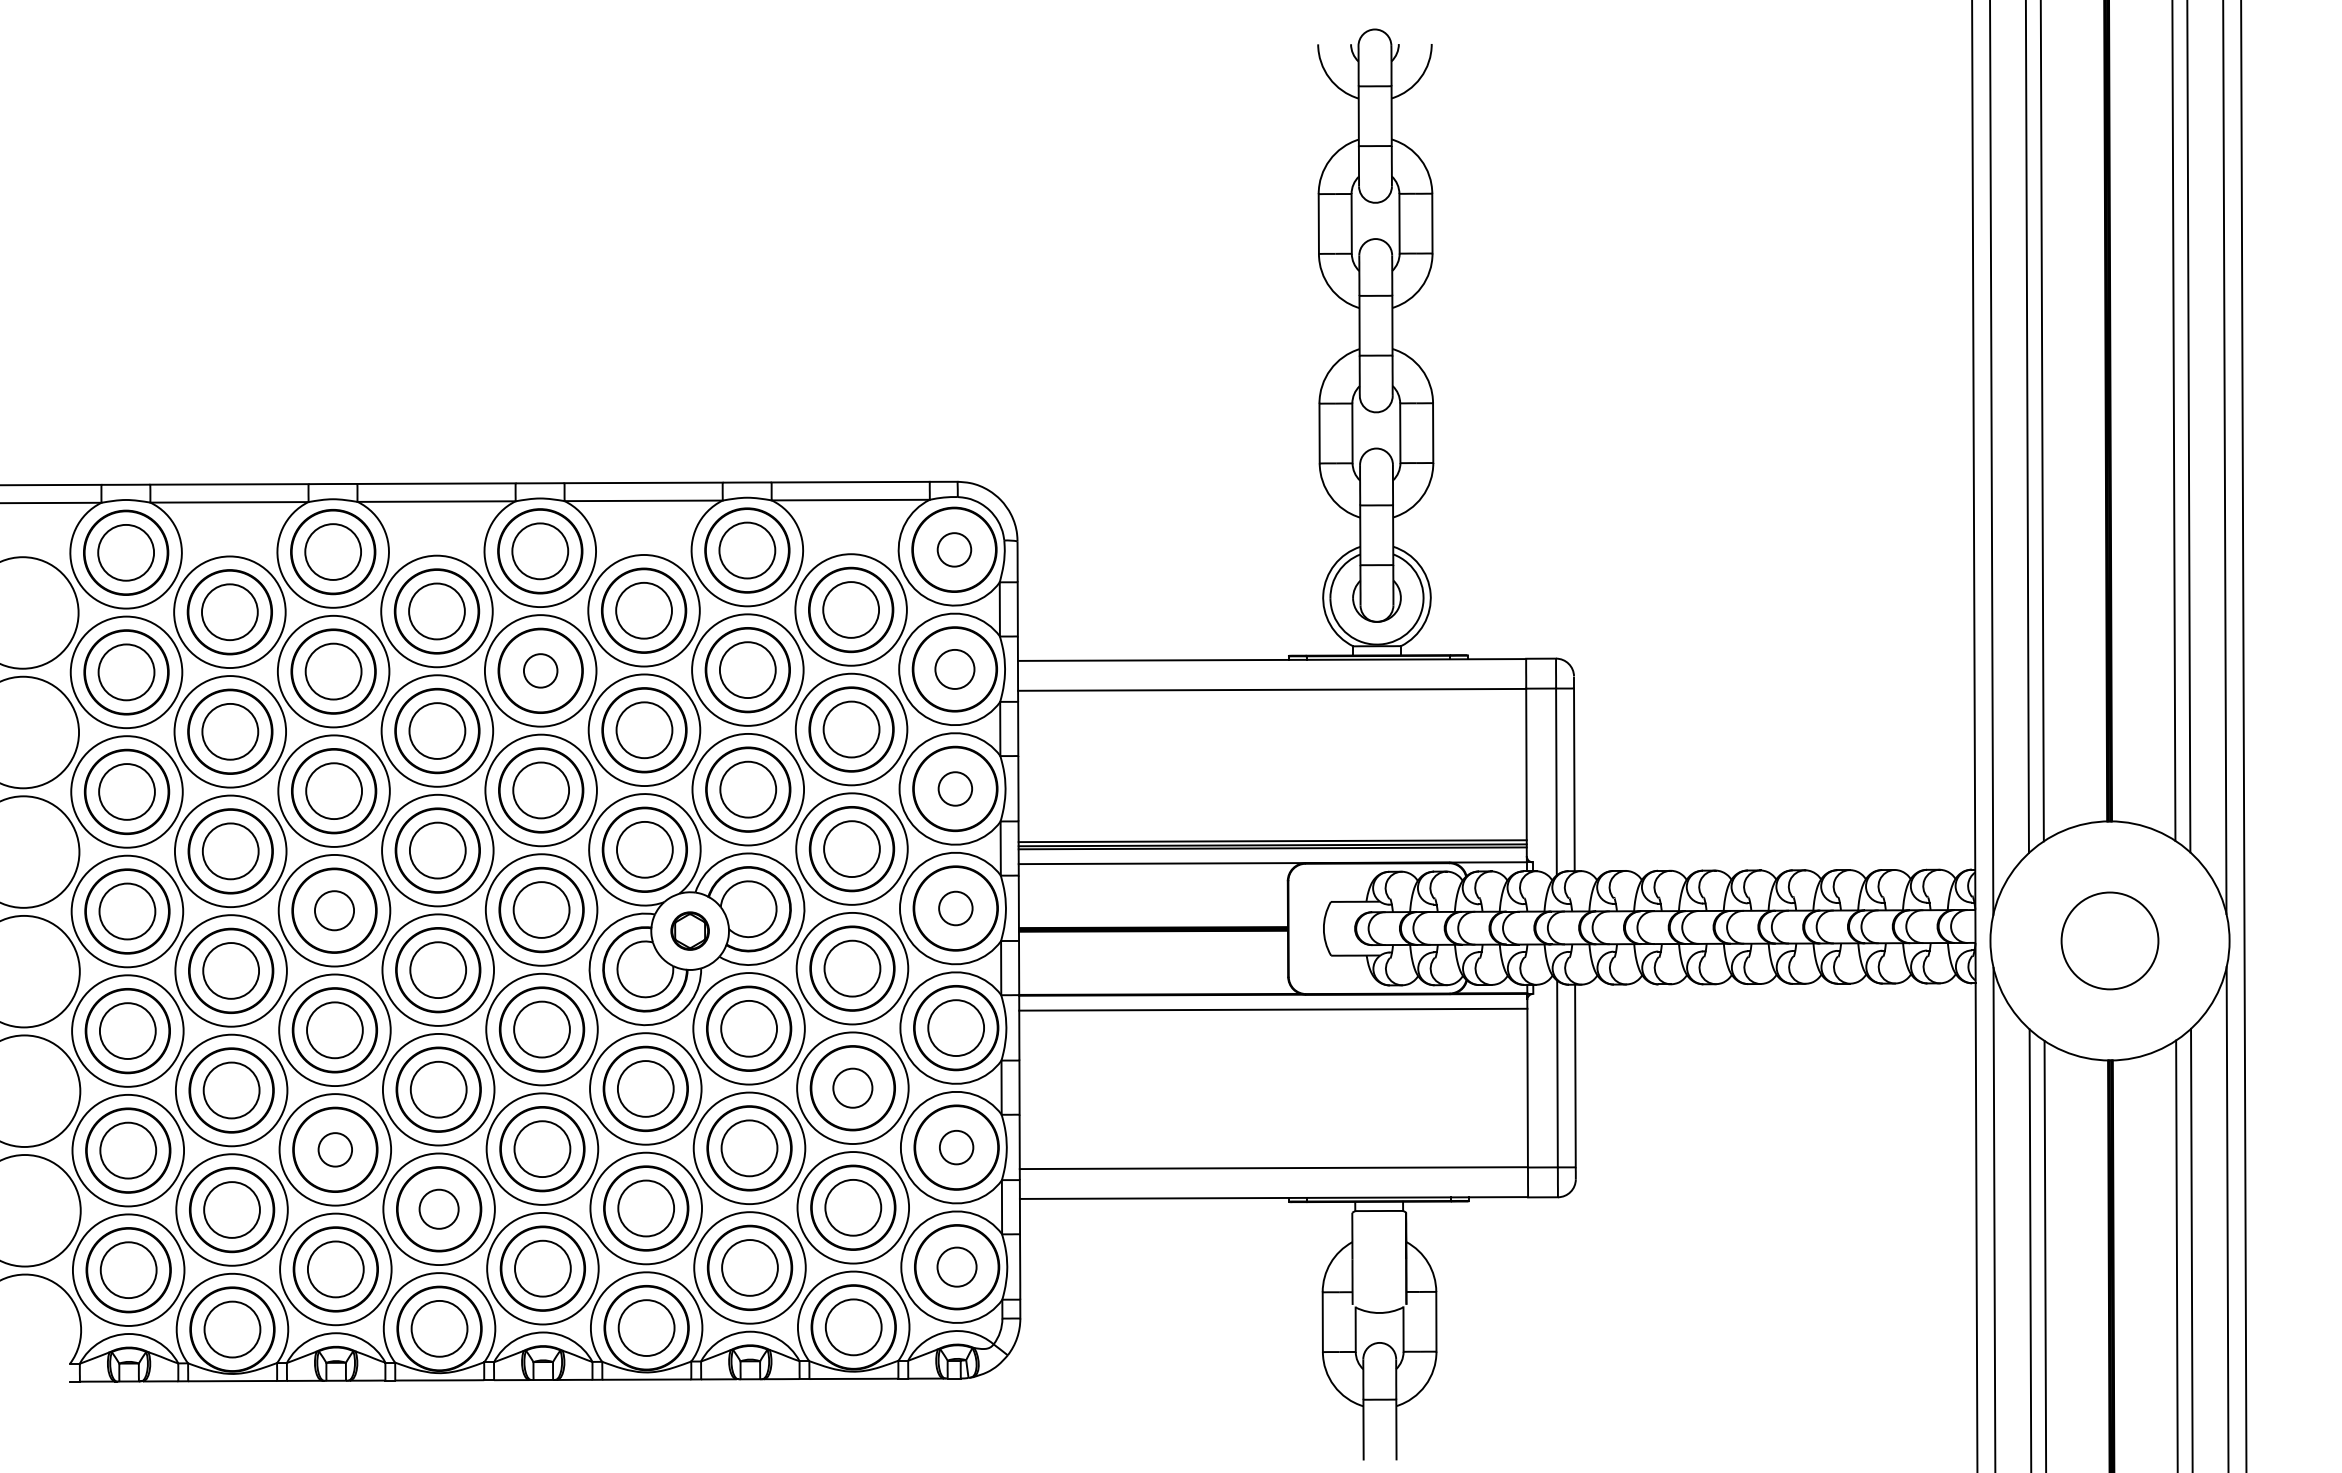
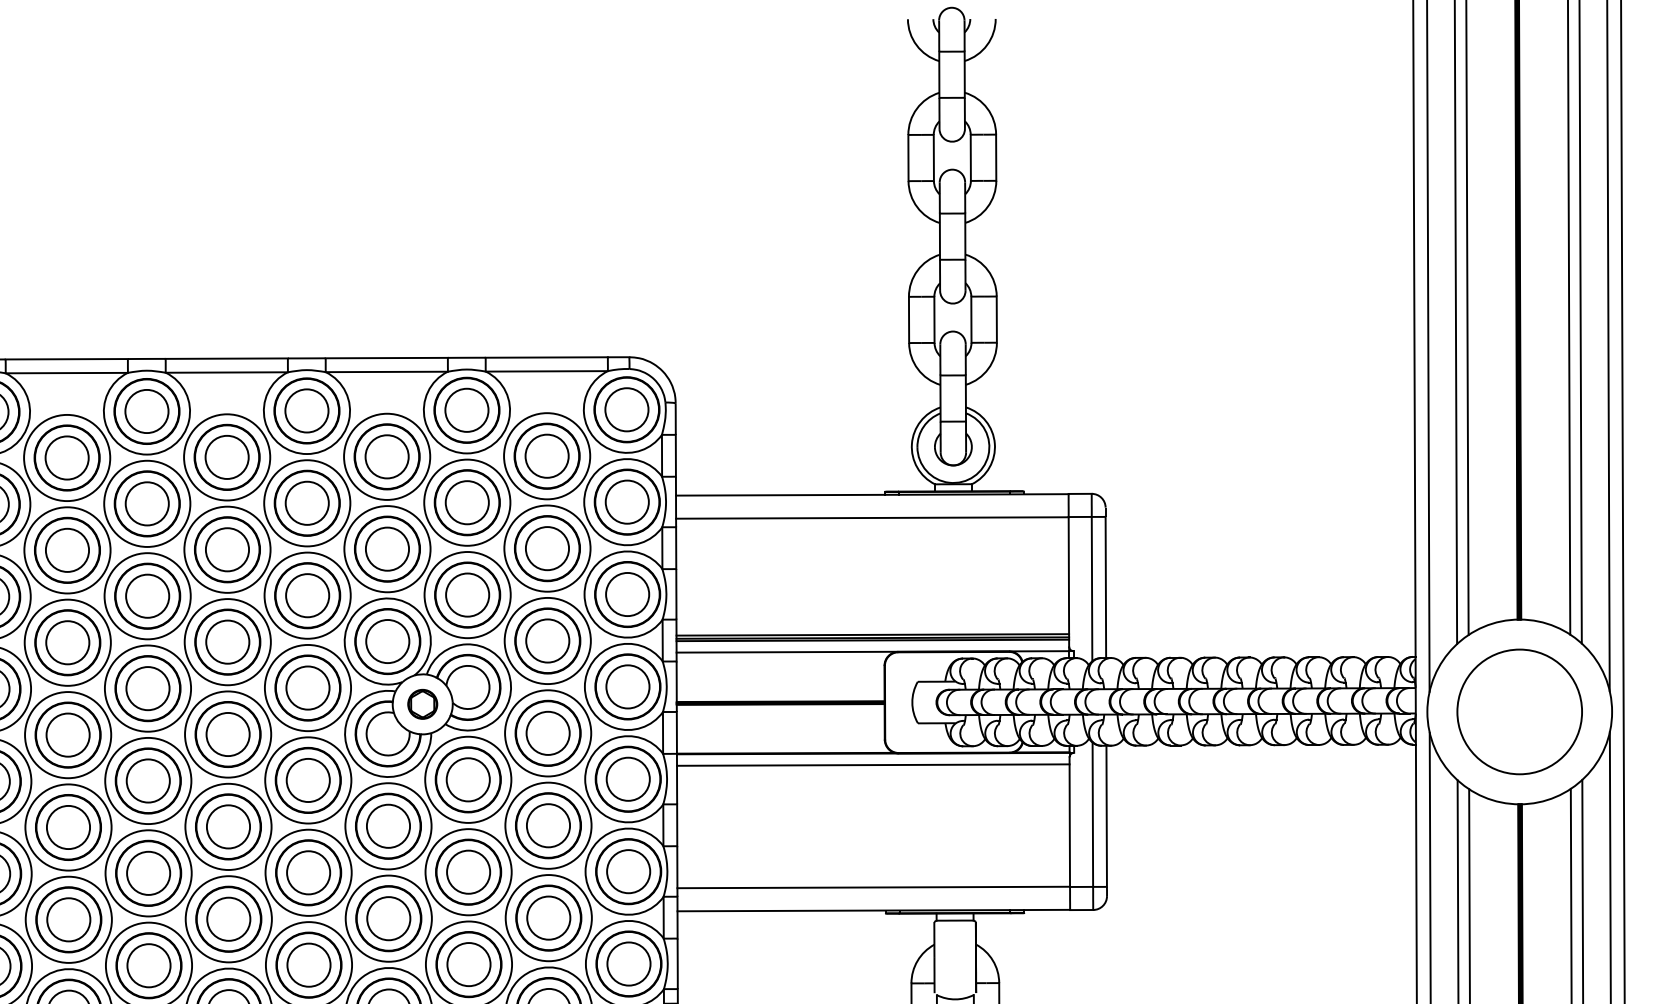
circle: (954, 549) -> (626, 409), size x1.67
circle: (954, 669) -> (626, 502), size x1.43
circle: (540, 670) -> (307, 503), size x1.67
circle: (955, 788) -> (627, 594), size x1.67
circle: (955, 908) -> (627, 686), size x1.67
circle: (334, 910) -> (147, 688), size x1.43
circle: (2109, 940) -> (1519, 711), size x1.67
circle: (852, 1088) -> (548, 825), size x1.43
circle: (956, 1147) -> (628, 871), size x1.67
circle: (335, 1149) -> (148, 873), size x1.67
circle: (439, 1209) -> (229, 919), size x1.43
circle: (956, 1266) -> (628, 963), size x1.43

